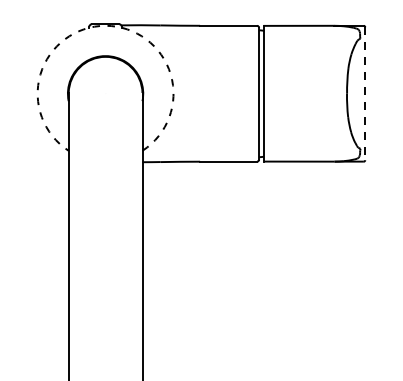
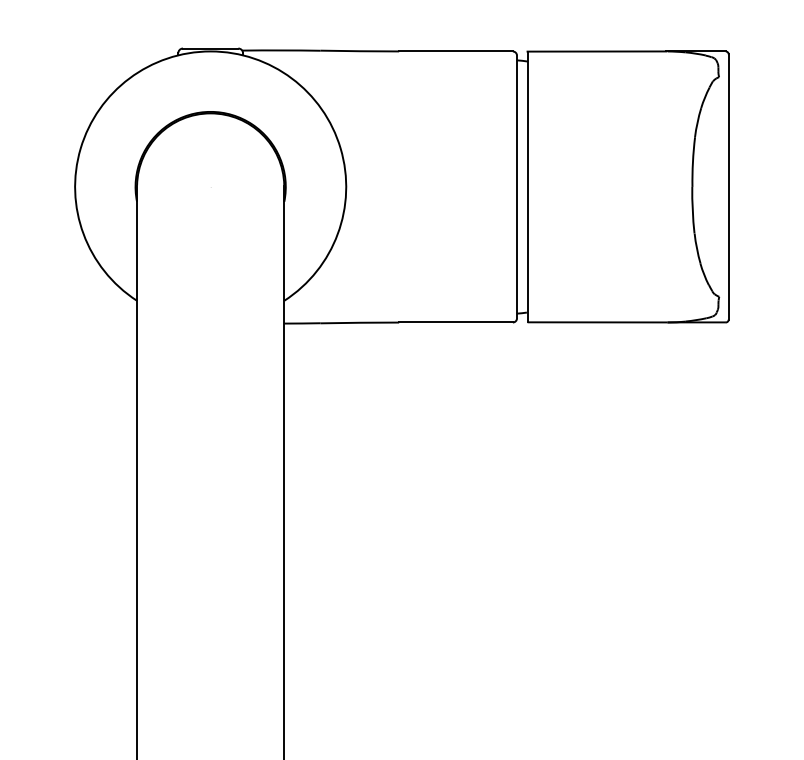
arc: (105, 25) -> (210, 50), dashed -> solid
line: (365, 94) -> (729, 188), dashed -> solid

